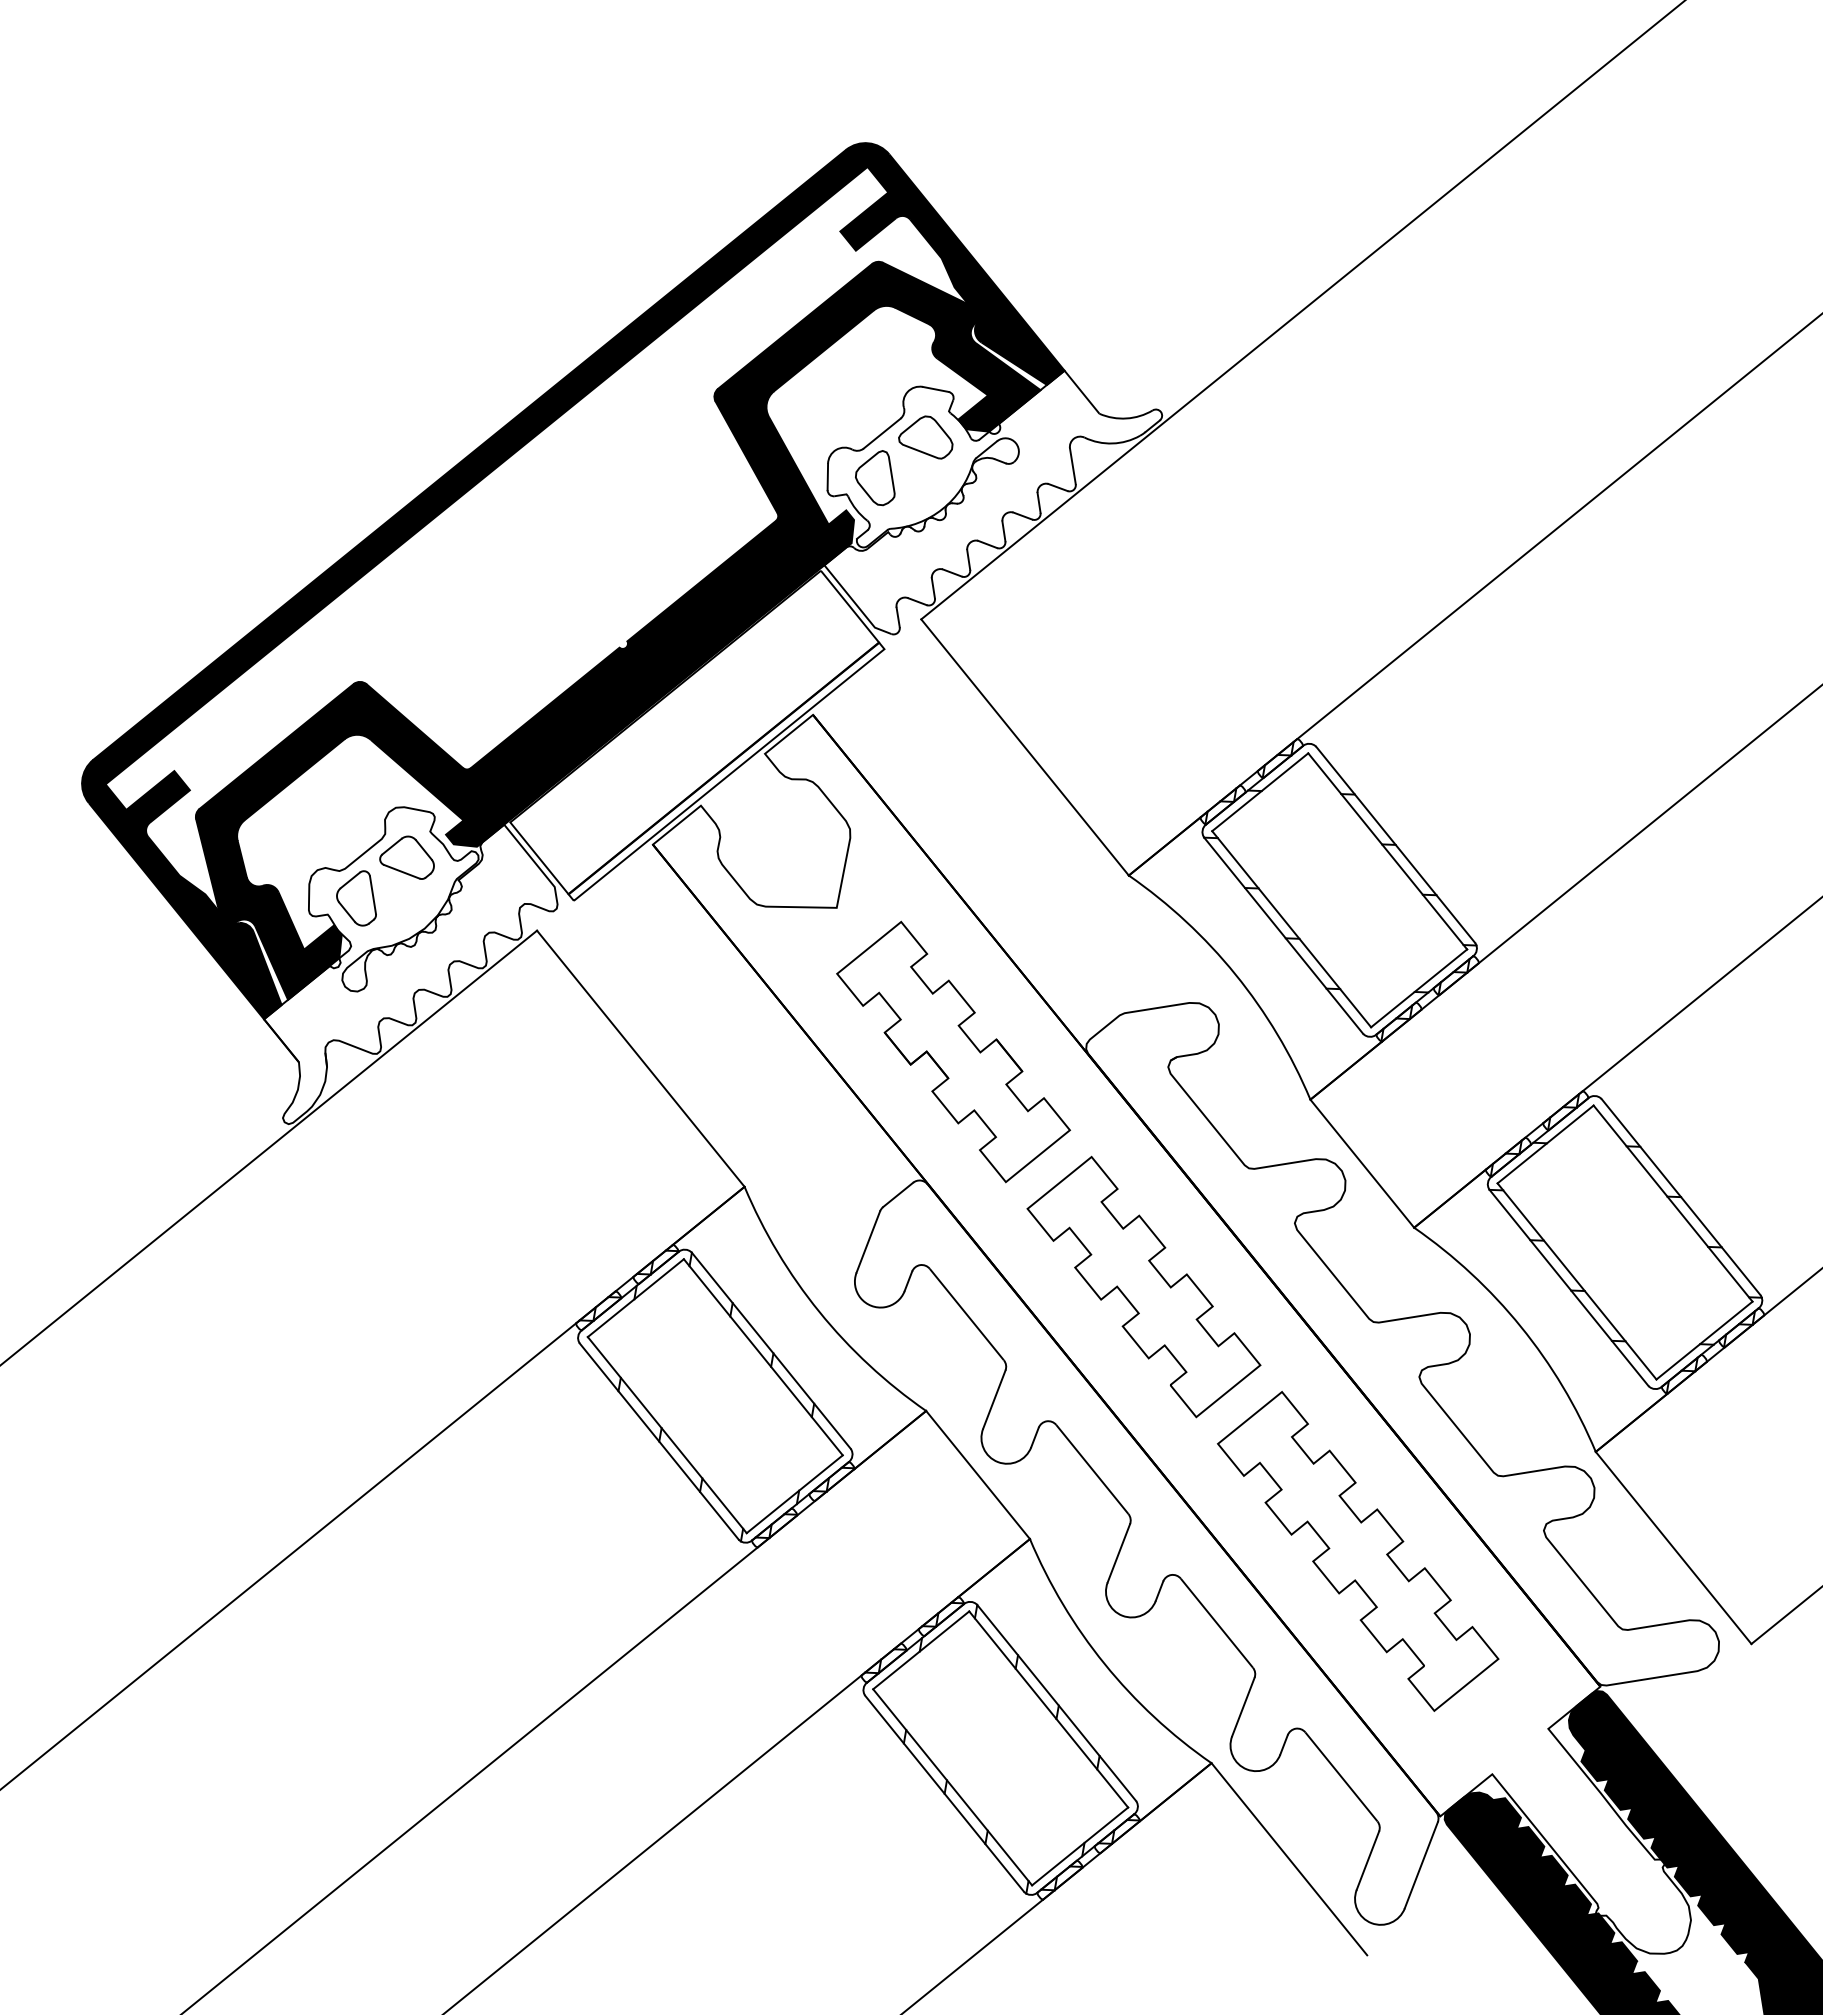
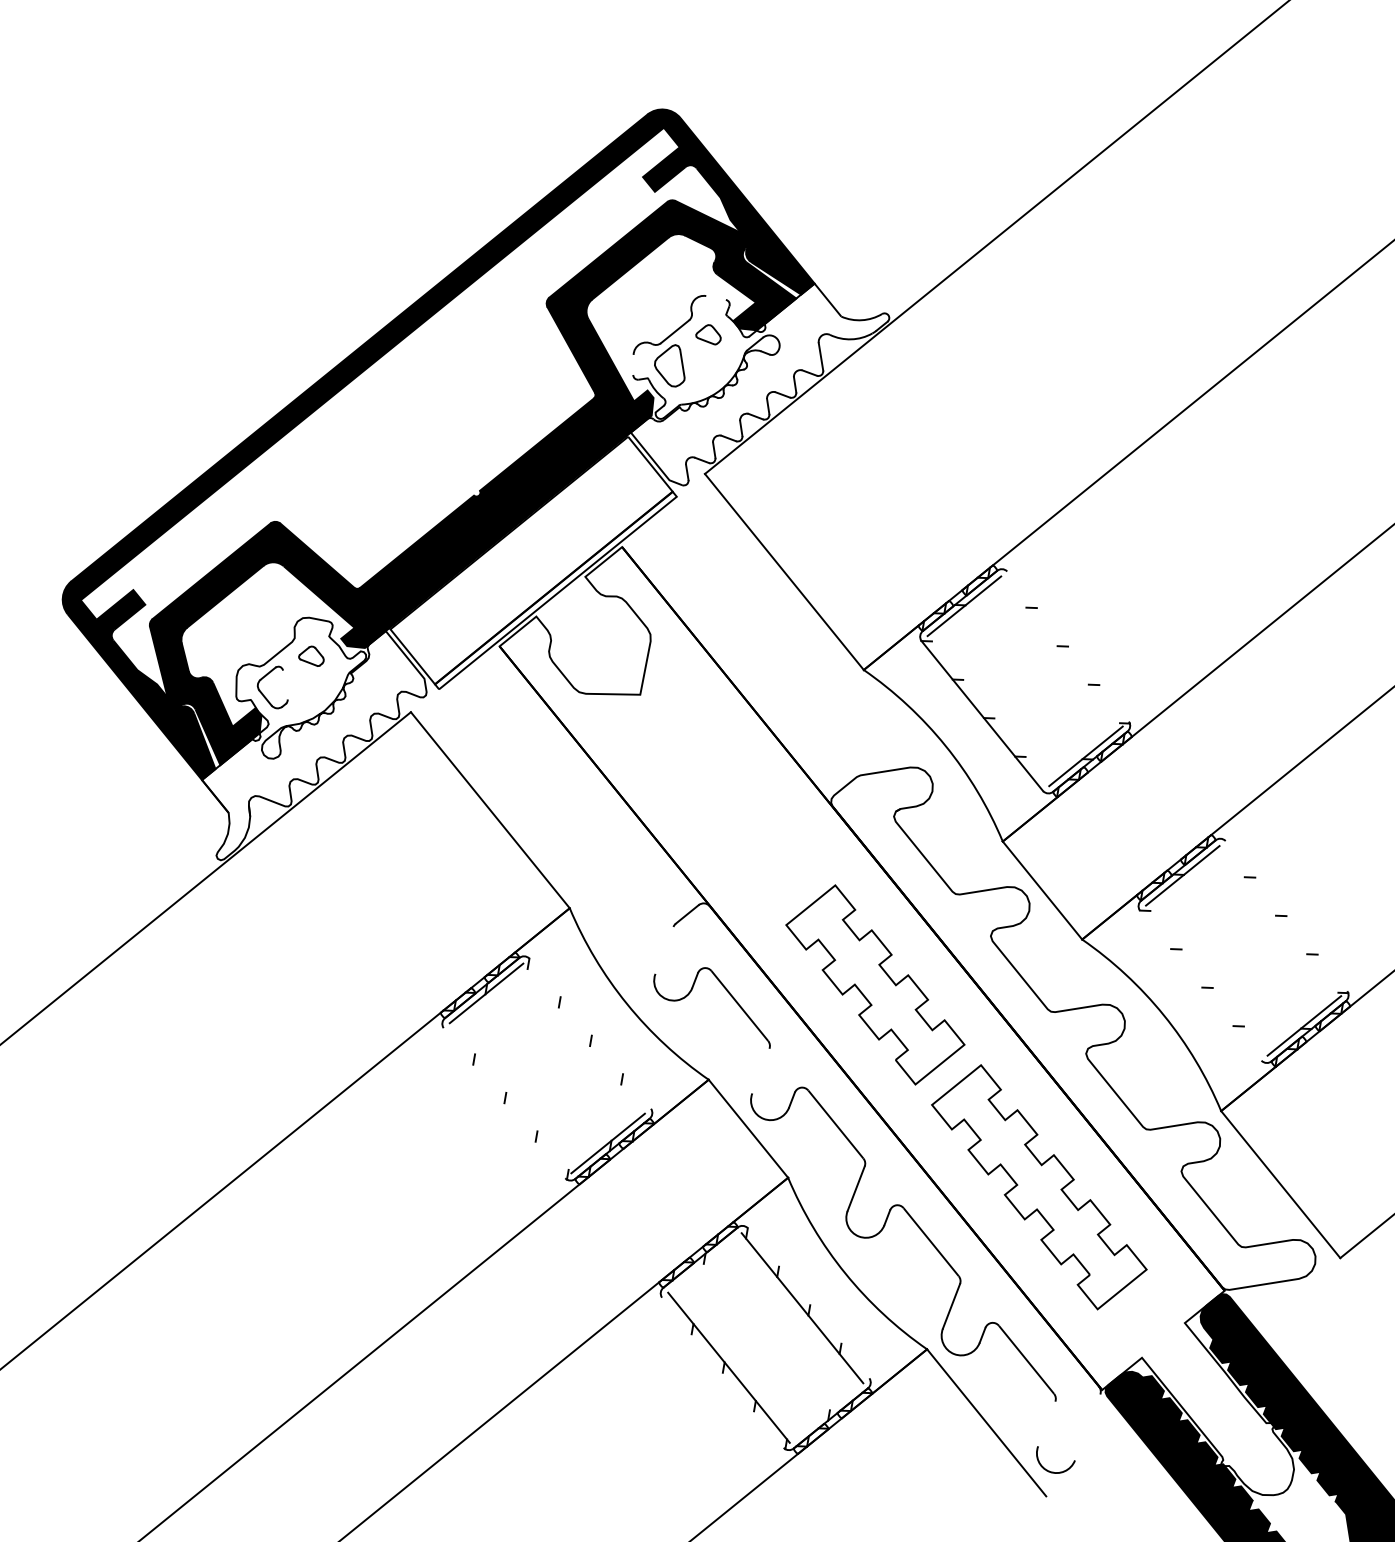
line: (935, 388) -> (715, 297), removed
part: (925, 437) -> (708, 334), size x0.6
line: (827, 476) -> (633, 364), removed
line: (1395, 844) -> (1067, 646), removed
line: (1387, 851) -> (1061, 651), removed
part: (406, 857) -> (311, 656), size x0.6
line: (372, 895) -> (285, 685), removed
line: (1291, 929) -> (988, 711), removed
part: (953, 1051) -> (729, 804), removed
line: (1680, 1197) -> (1286, 916), removed
line: (1672, 1203) -> (1279, 920), removed
line: (868, 1241) -> (664, 950), removed
line: (1576, 1281) -> (1206, 980), removed
line: (1568, 1287) -> (1200, 985), removed
line: (770, 1350) -> (589, 1033), removed
line: (762, 1357) -> (583, 1038), removed
line: (994, 1399) -> (761, 1070), removed
line: (666, 1435) -> (510, 1098), removed
line: (658, 1441) -> (503, 1103), removed
line: (921, 1650) -> (705, 1263), removed
line: (1056, 1702) -> (808, 1302), removed
line: (944, 1793) -> (722, 1372), removed
line: (1080, 1846) -> (826, 1413), removed
line: (1367, 1860) -> (1046, 1423), removed
line: (1420, 1865) -> (1087, 1427), removed

